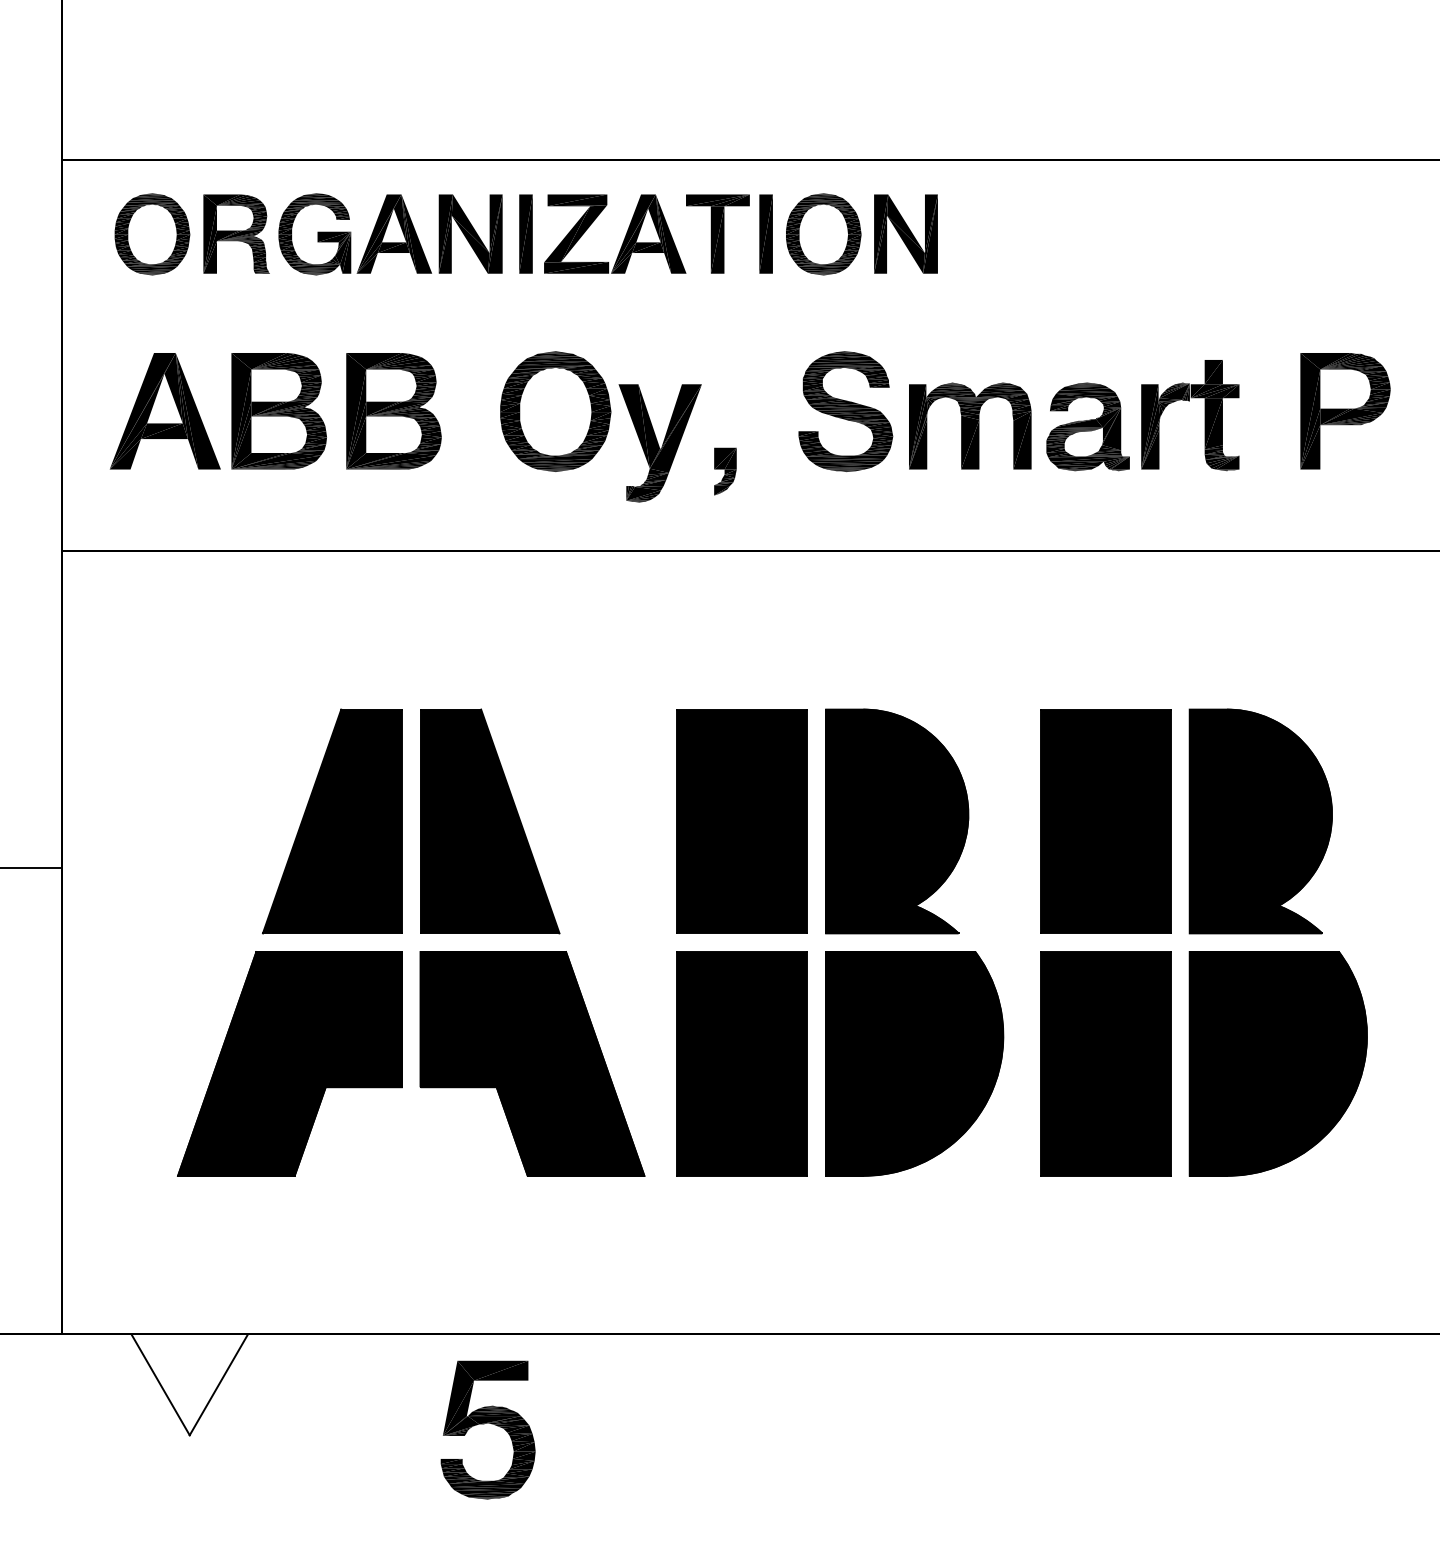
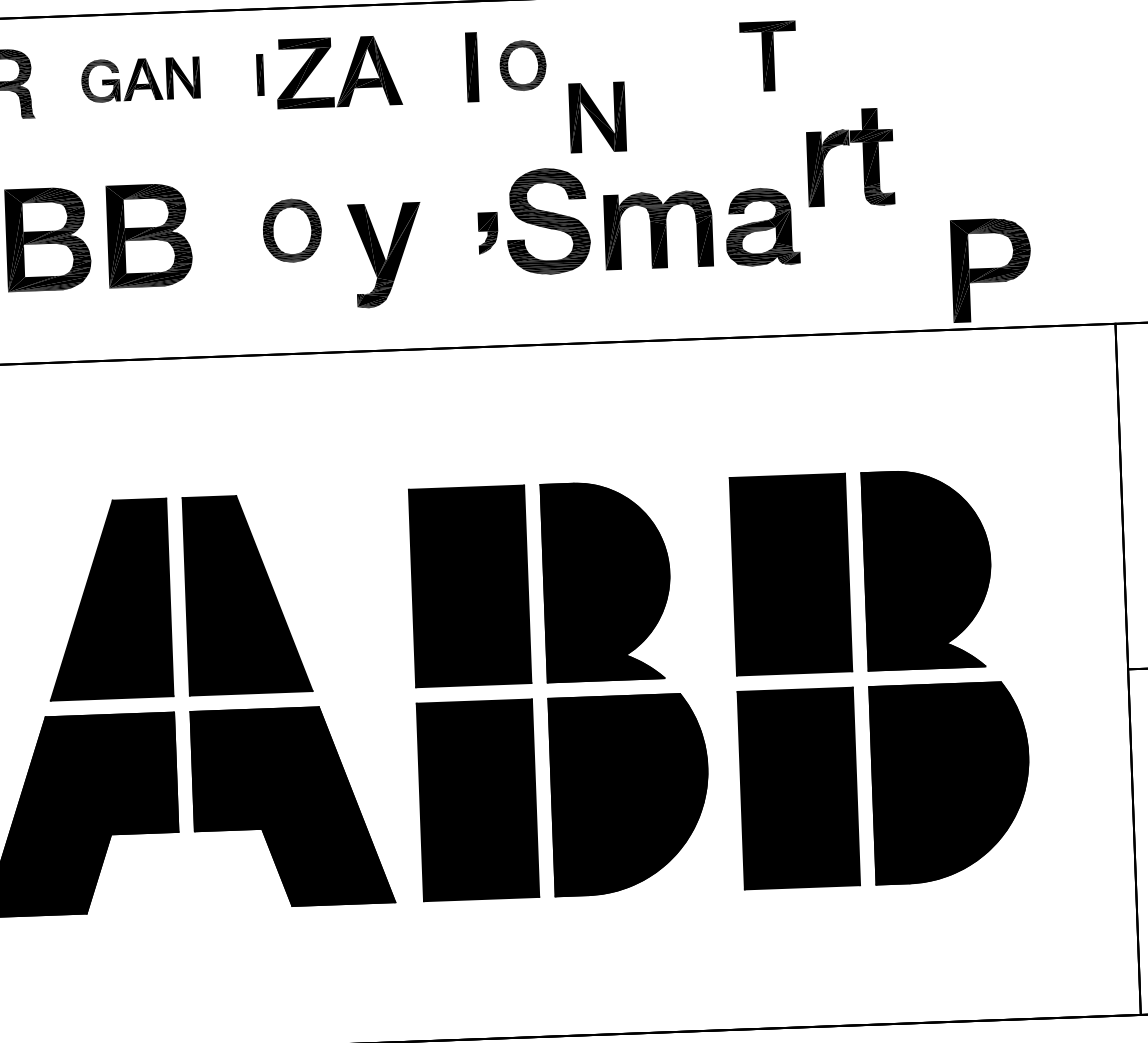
part: (525, 233) -> (259, 74), size x0.6
part: (717, 233) -> (768, 55), moved
part: (905, 233) -> (597, 116), moved
part: (390, 234) -> (140, 79), size x0.6
part: (823, 234) -> (522, 65), size x0.7
part: (555, 411) -> (292, 230), size x0.6
part: (1345, 411) -> (991, 270), moved
part: (1204, 415) -> (862, 157), moved
part: (725, 471) -> (488, 233), moved

